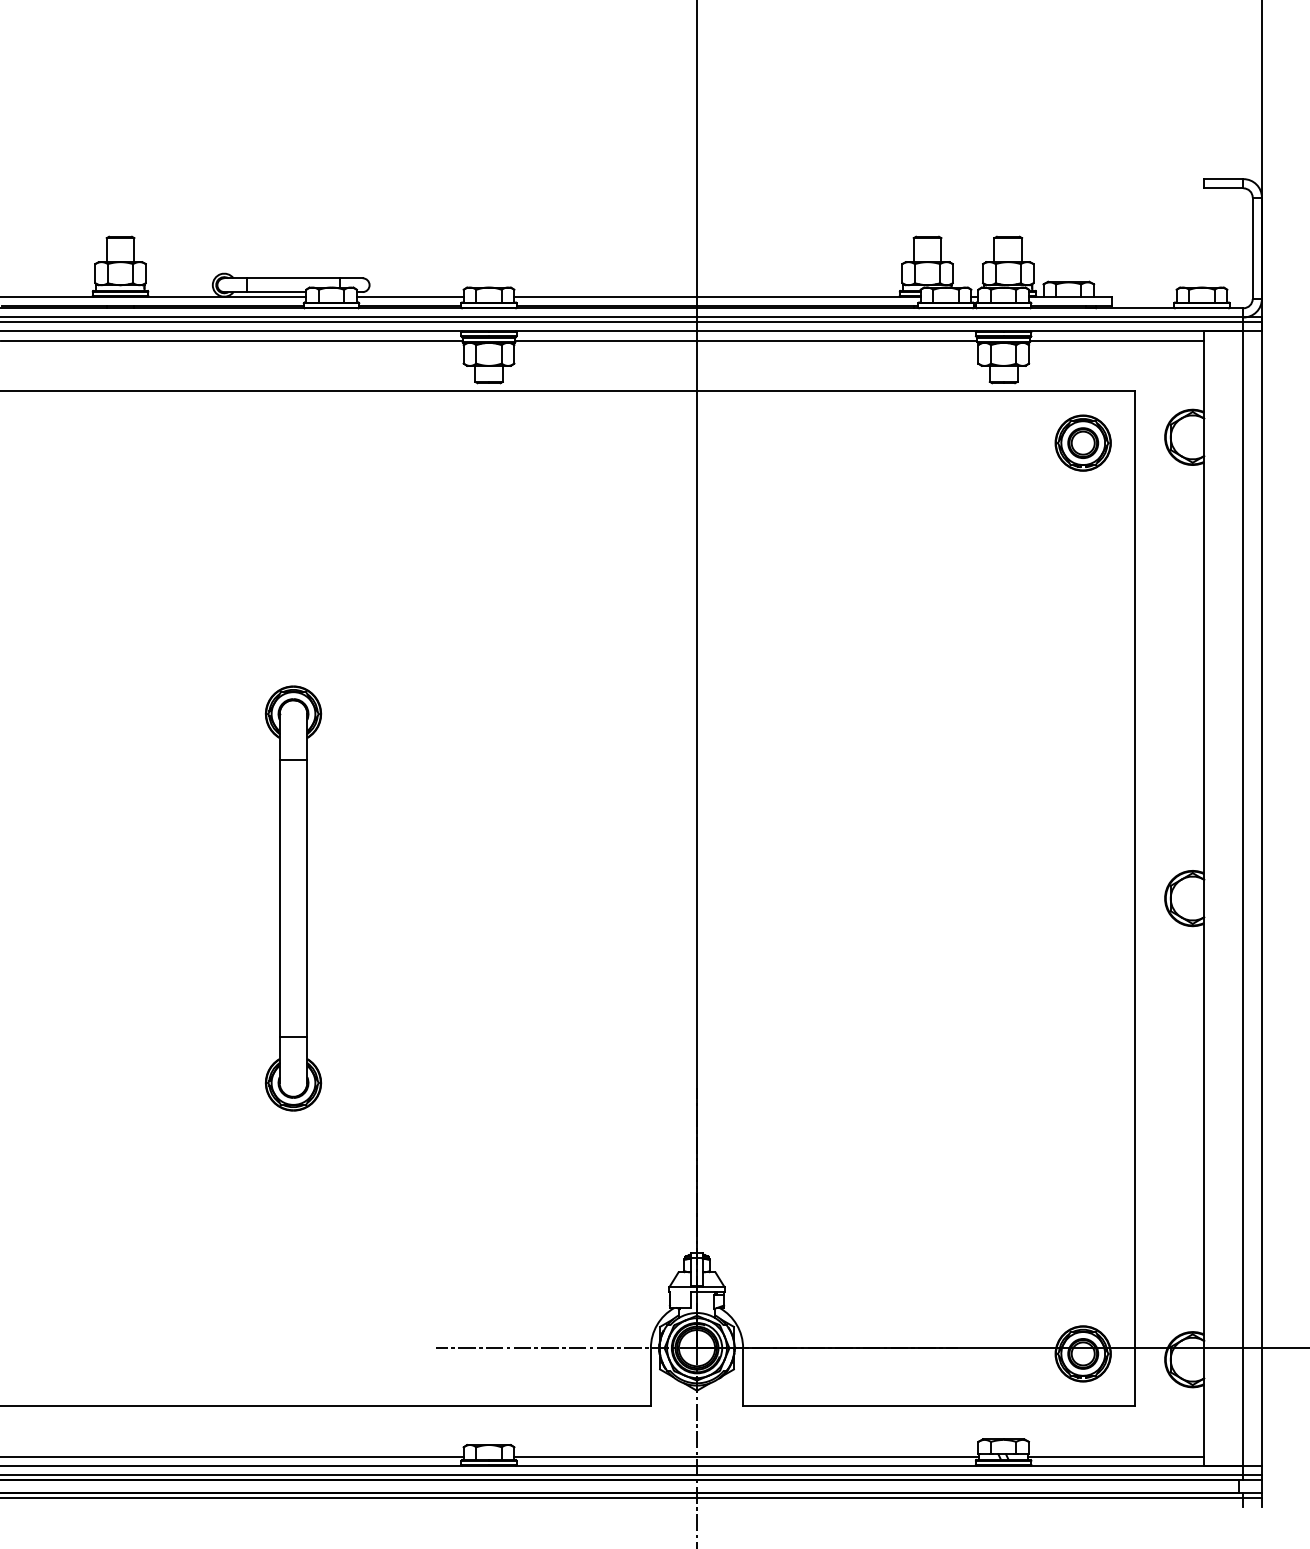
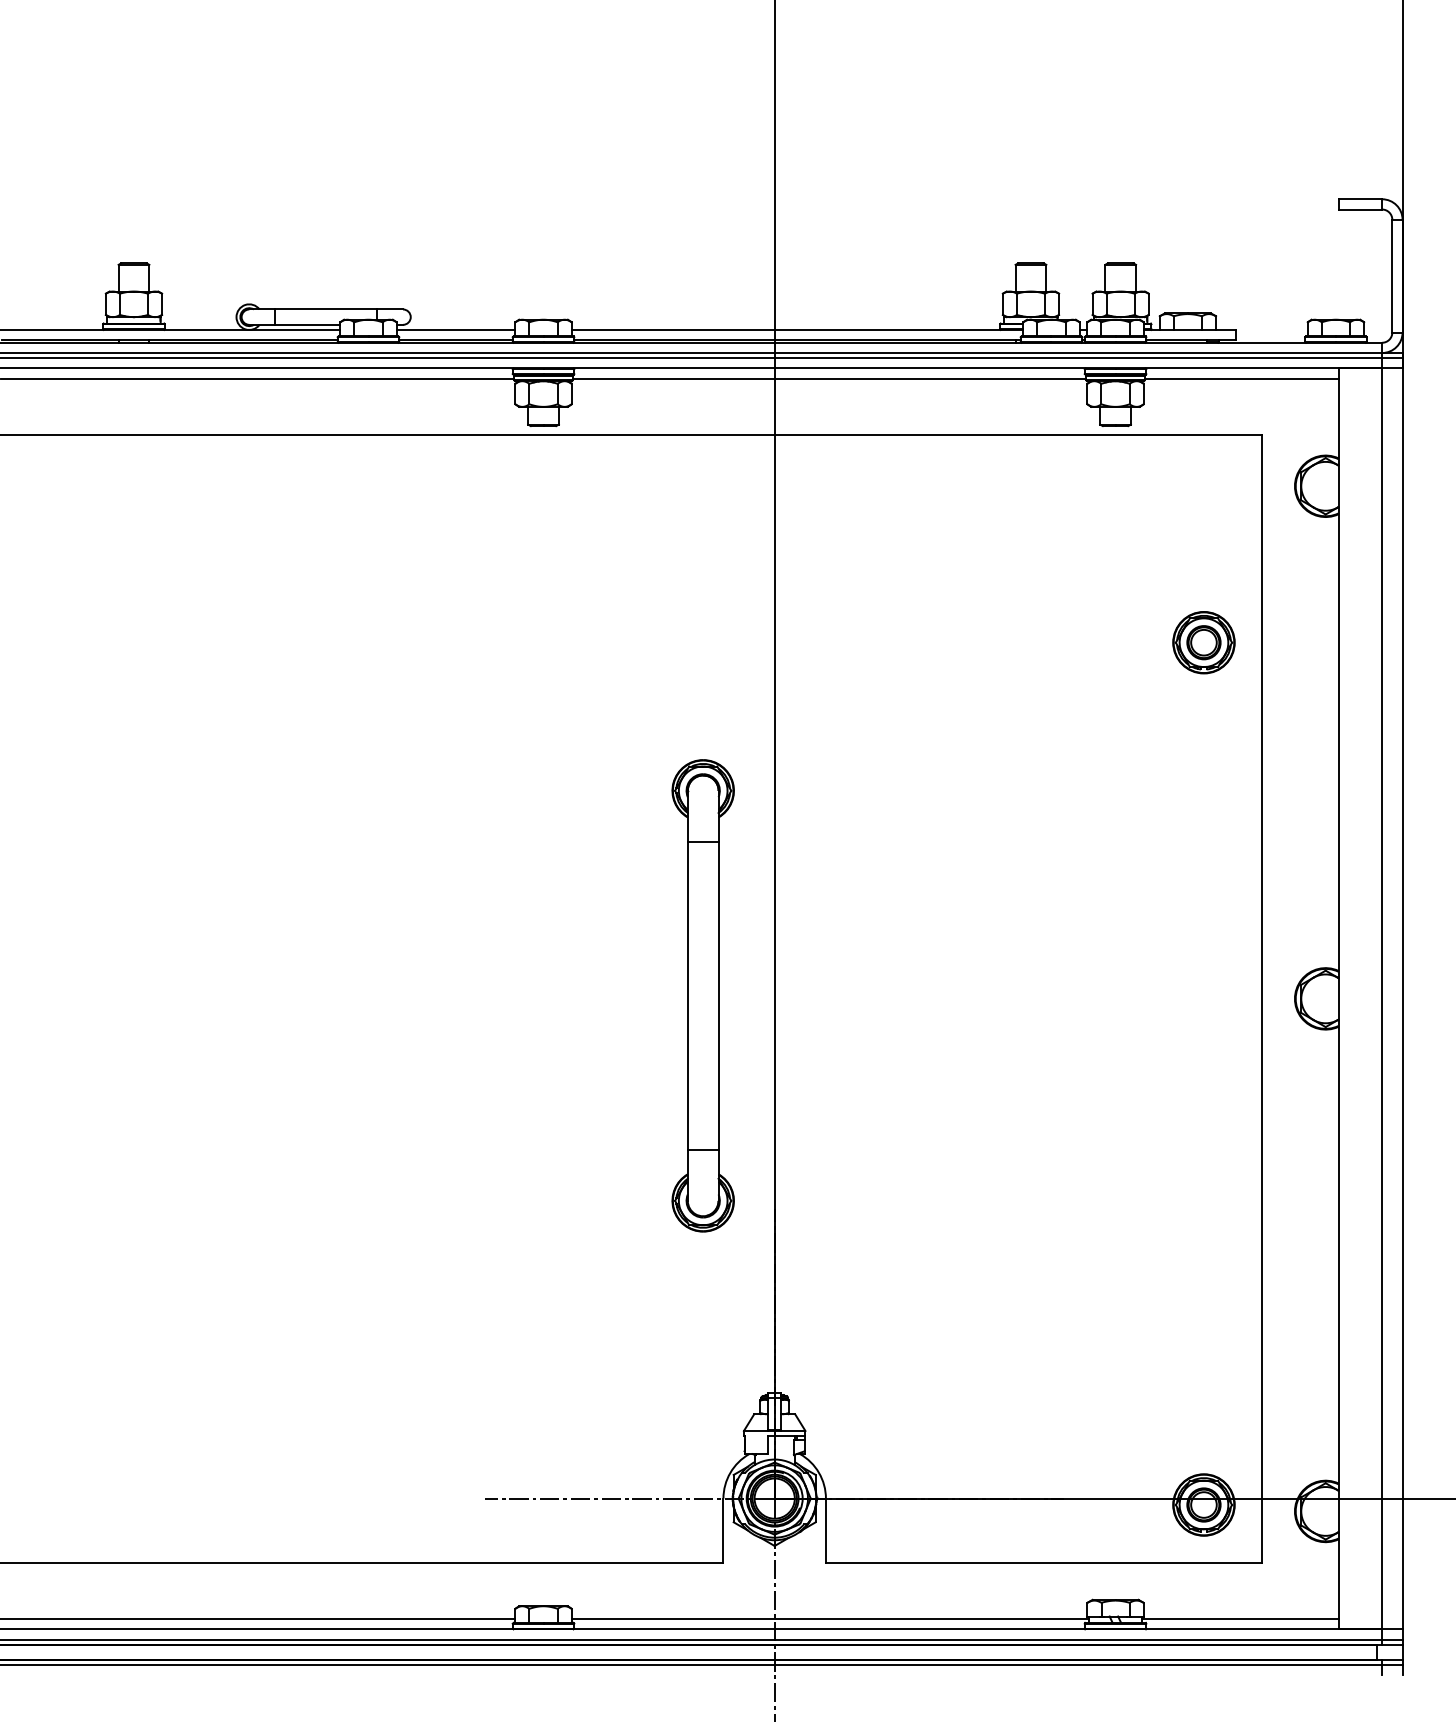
part: (1082, 442) -> (1203, 642), moved
part: (292, 898) -> (702, 995), moved

